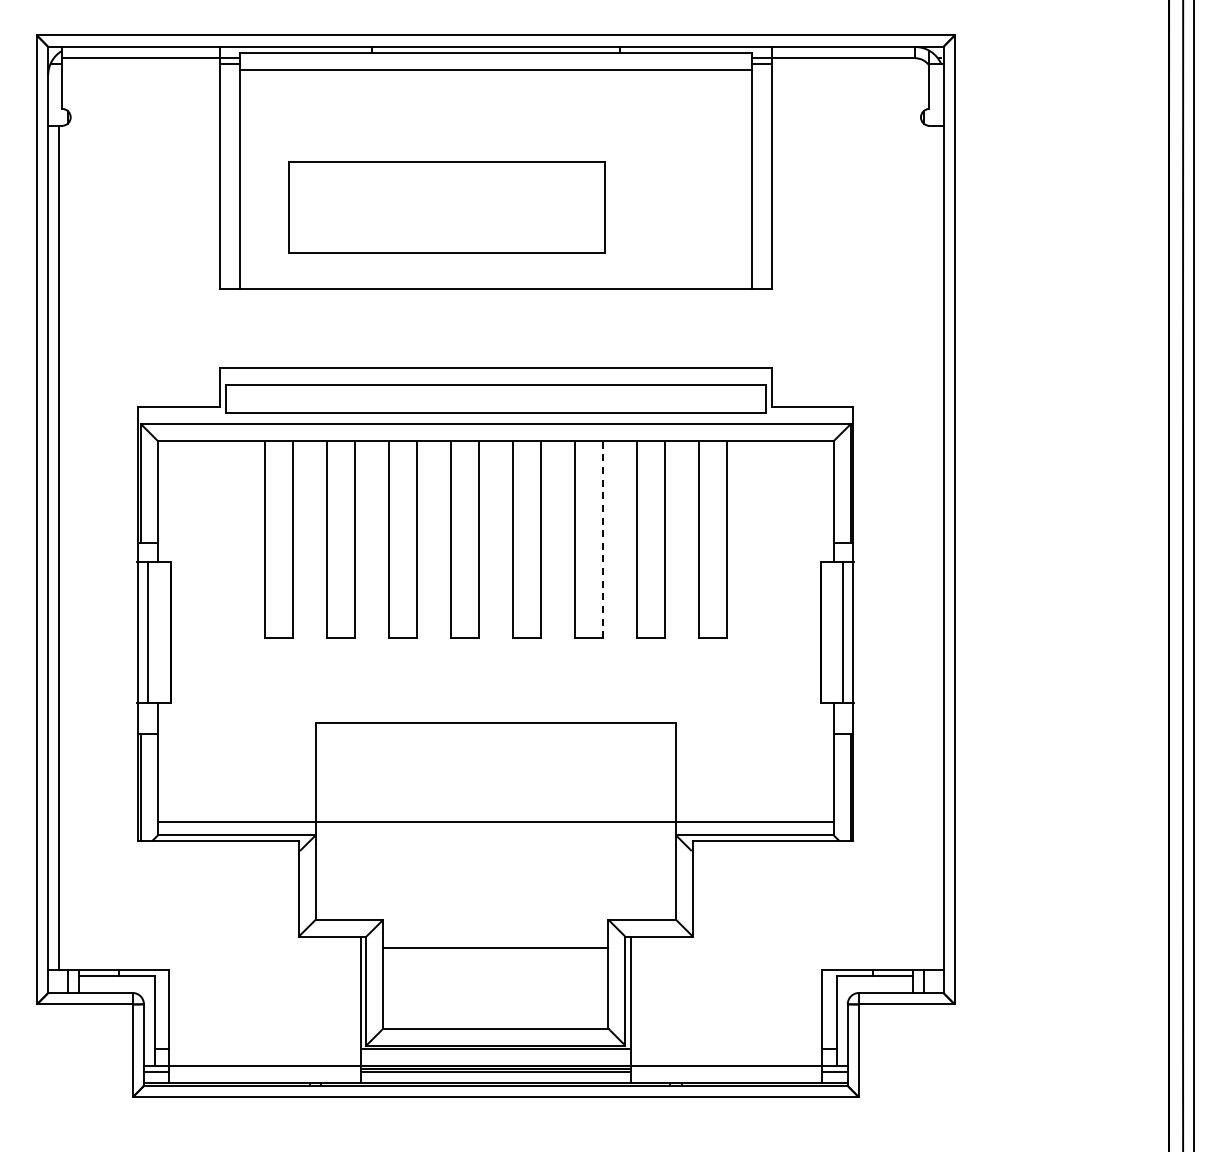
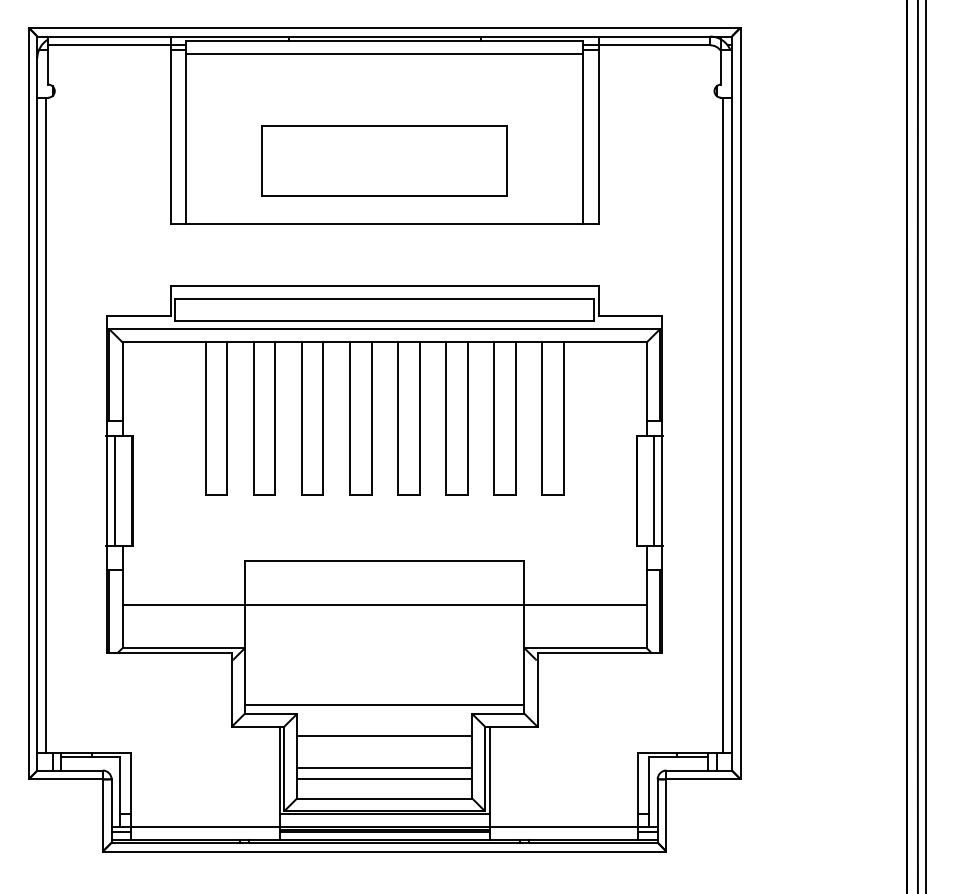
part: (446, 207) -> (384, 161), moved
line: (602, 539) -> (467, 418), dashed -> solid
line: (932, 547) -> (723, 424), added
line: (495, 822) -> (384, 604), moved
line: (495, 908) -> (384, 704), added
line: (495, 990) -> (384, 768), added
line: (495, 1004) -> (384, 779), added

